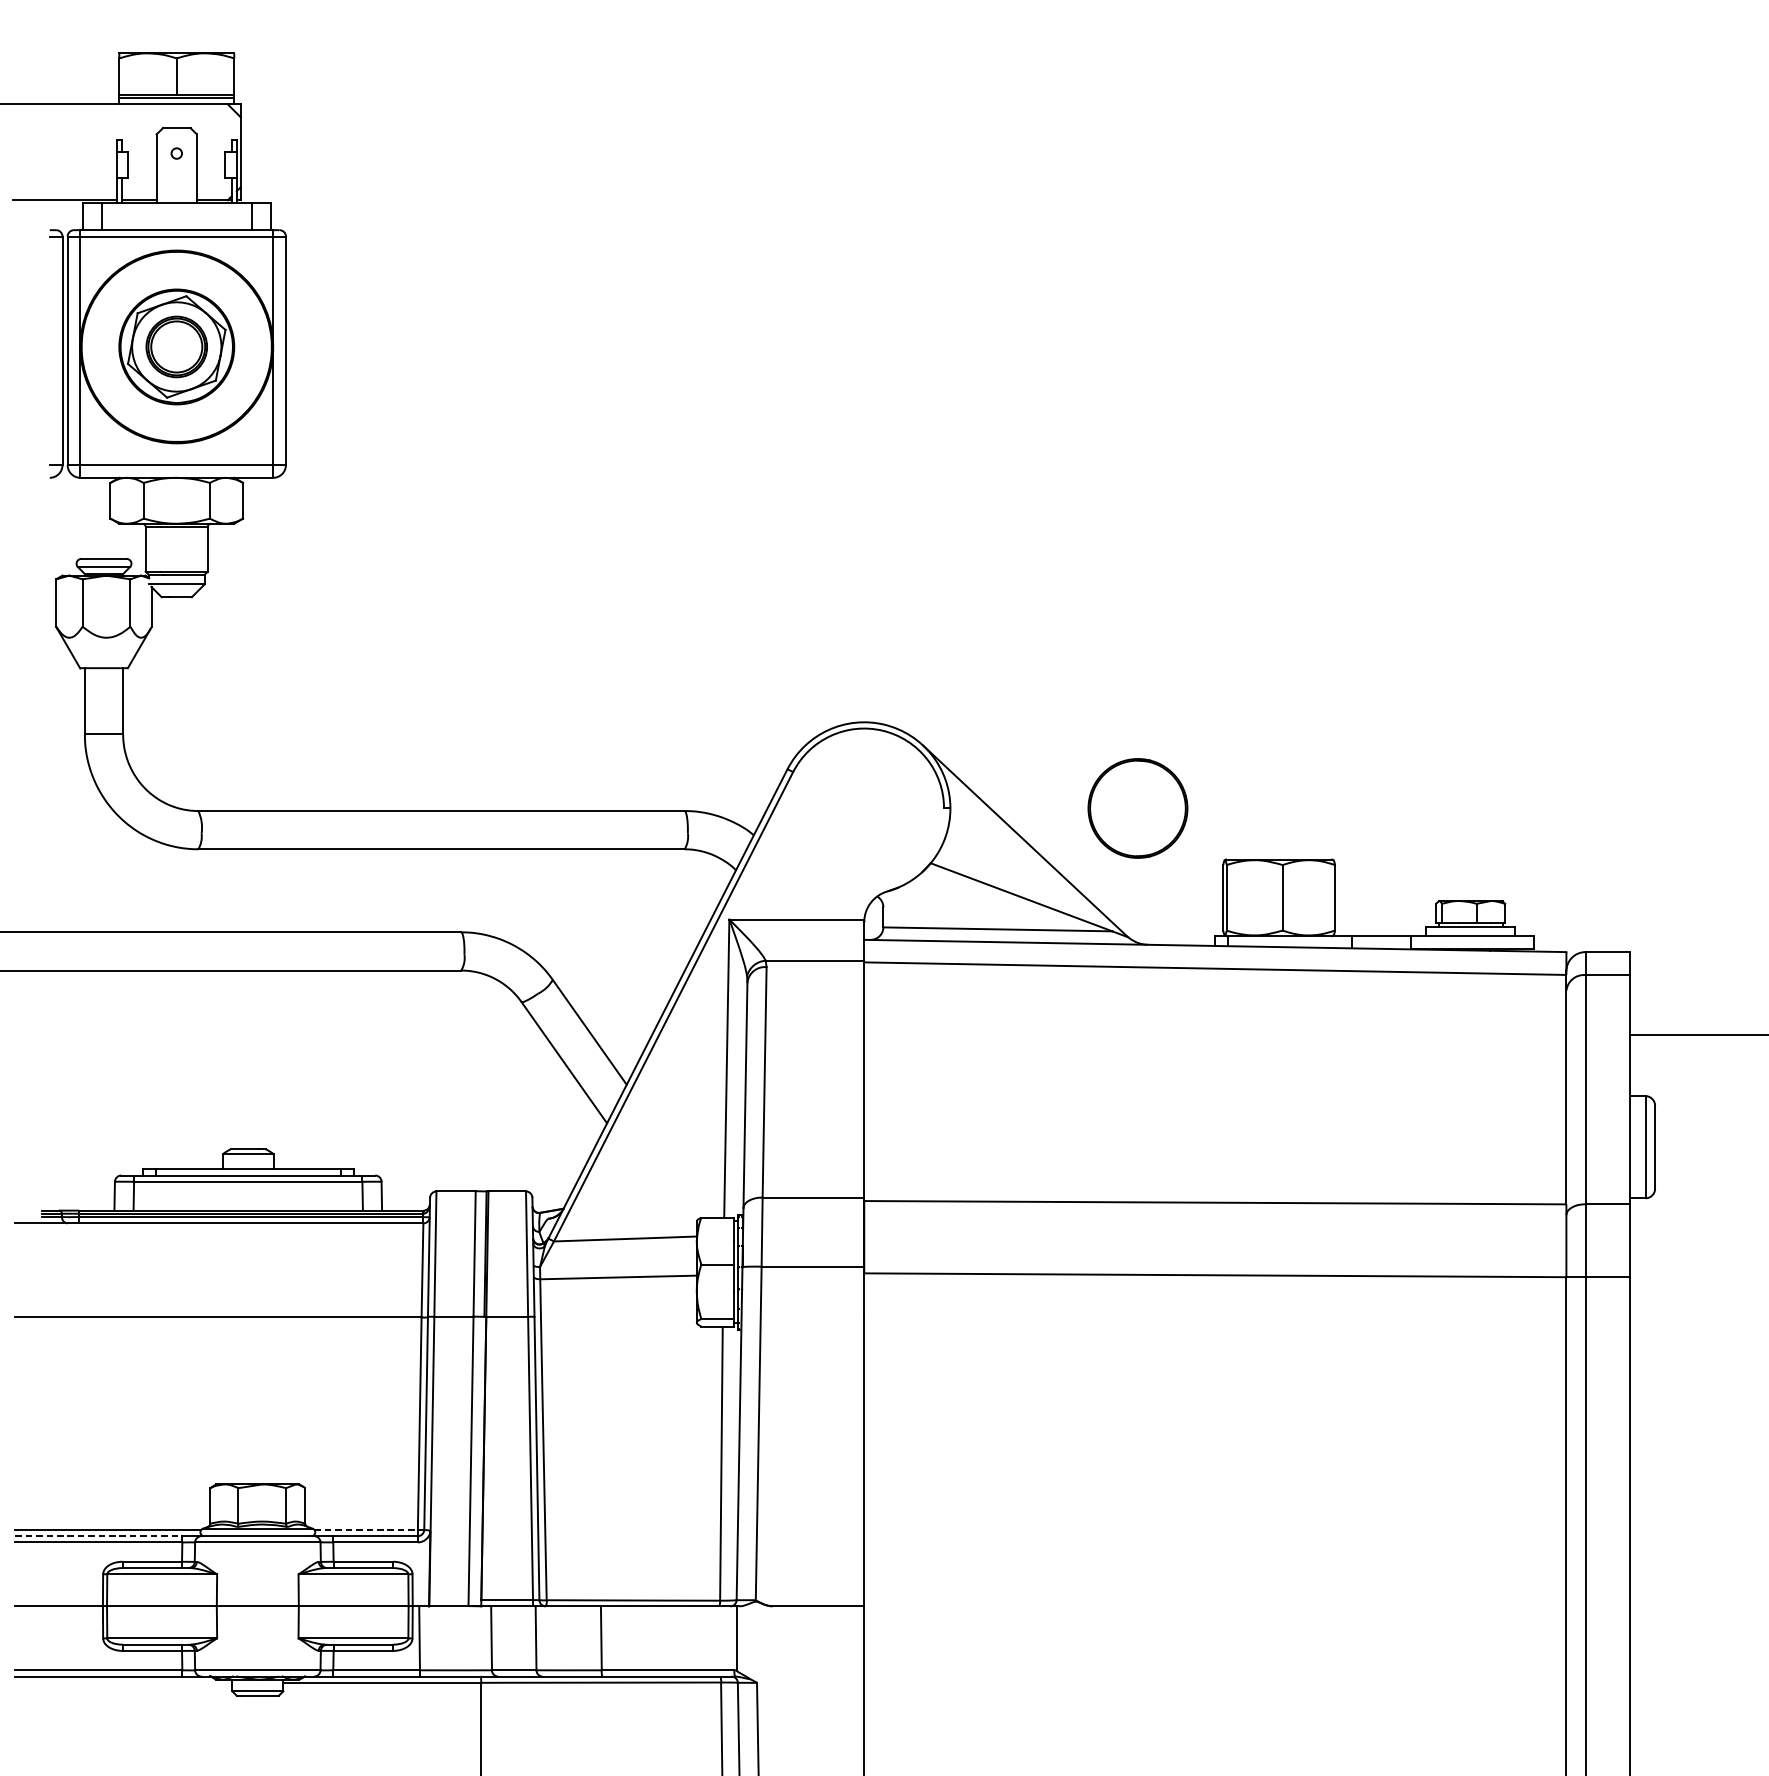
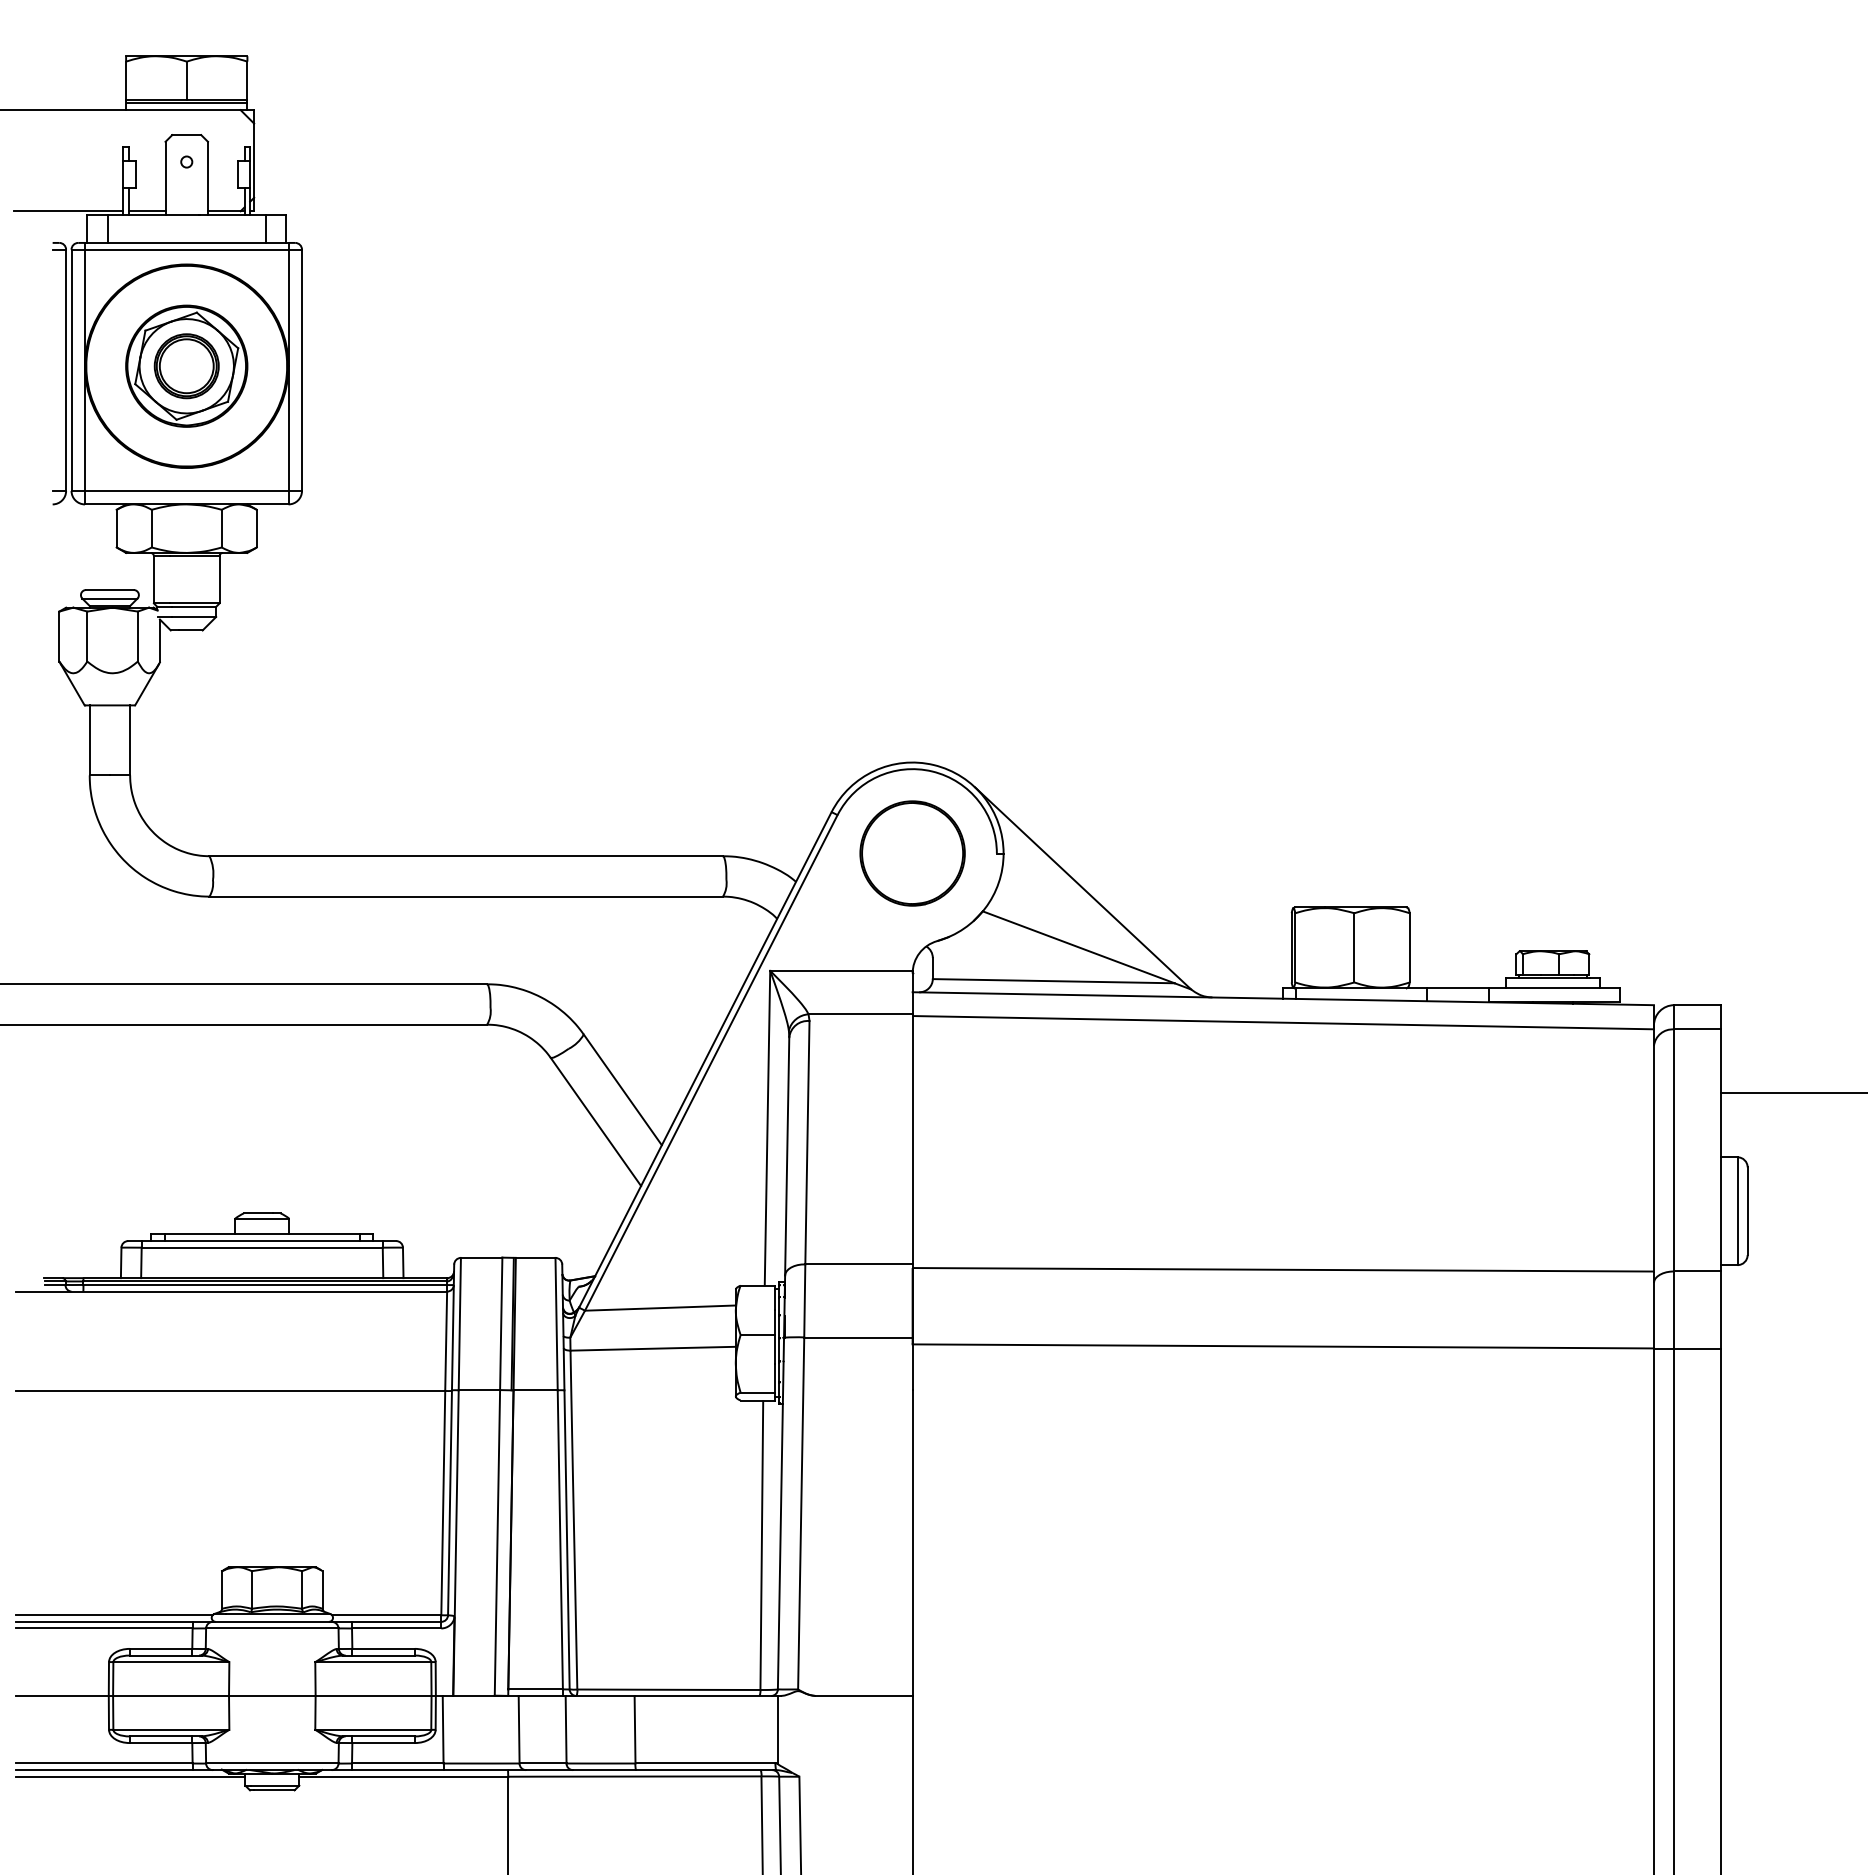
part: (1137, 808) -> (912, 853), moved
line: (365, 1530) -> (386, 1615), dashed -> solid
line: (98, 1535) -> (104, 1621), dashed -> solid
line: (123, 1682) -> (130, 1776), added

